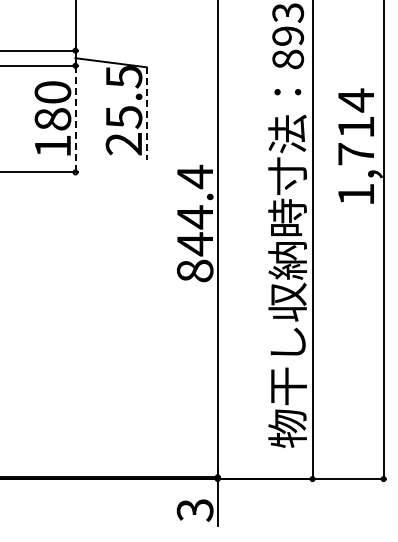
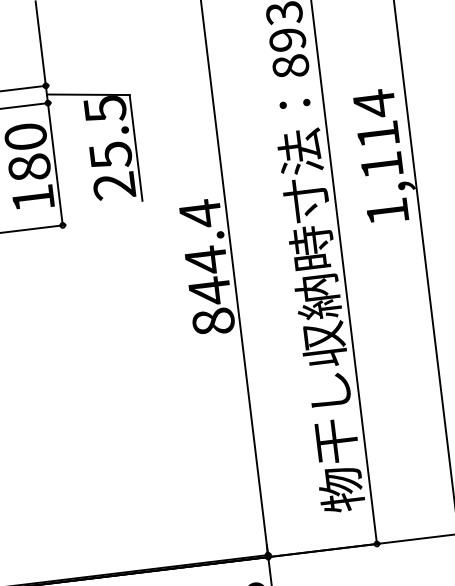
line: (146, 113) -> (135, 148), dashed -> solid
line: (75, 119) -> (55, 164), dashed -> solid
text: (355, 154) -> (381, 166), 1,714 -> 1,114

